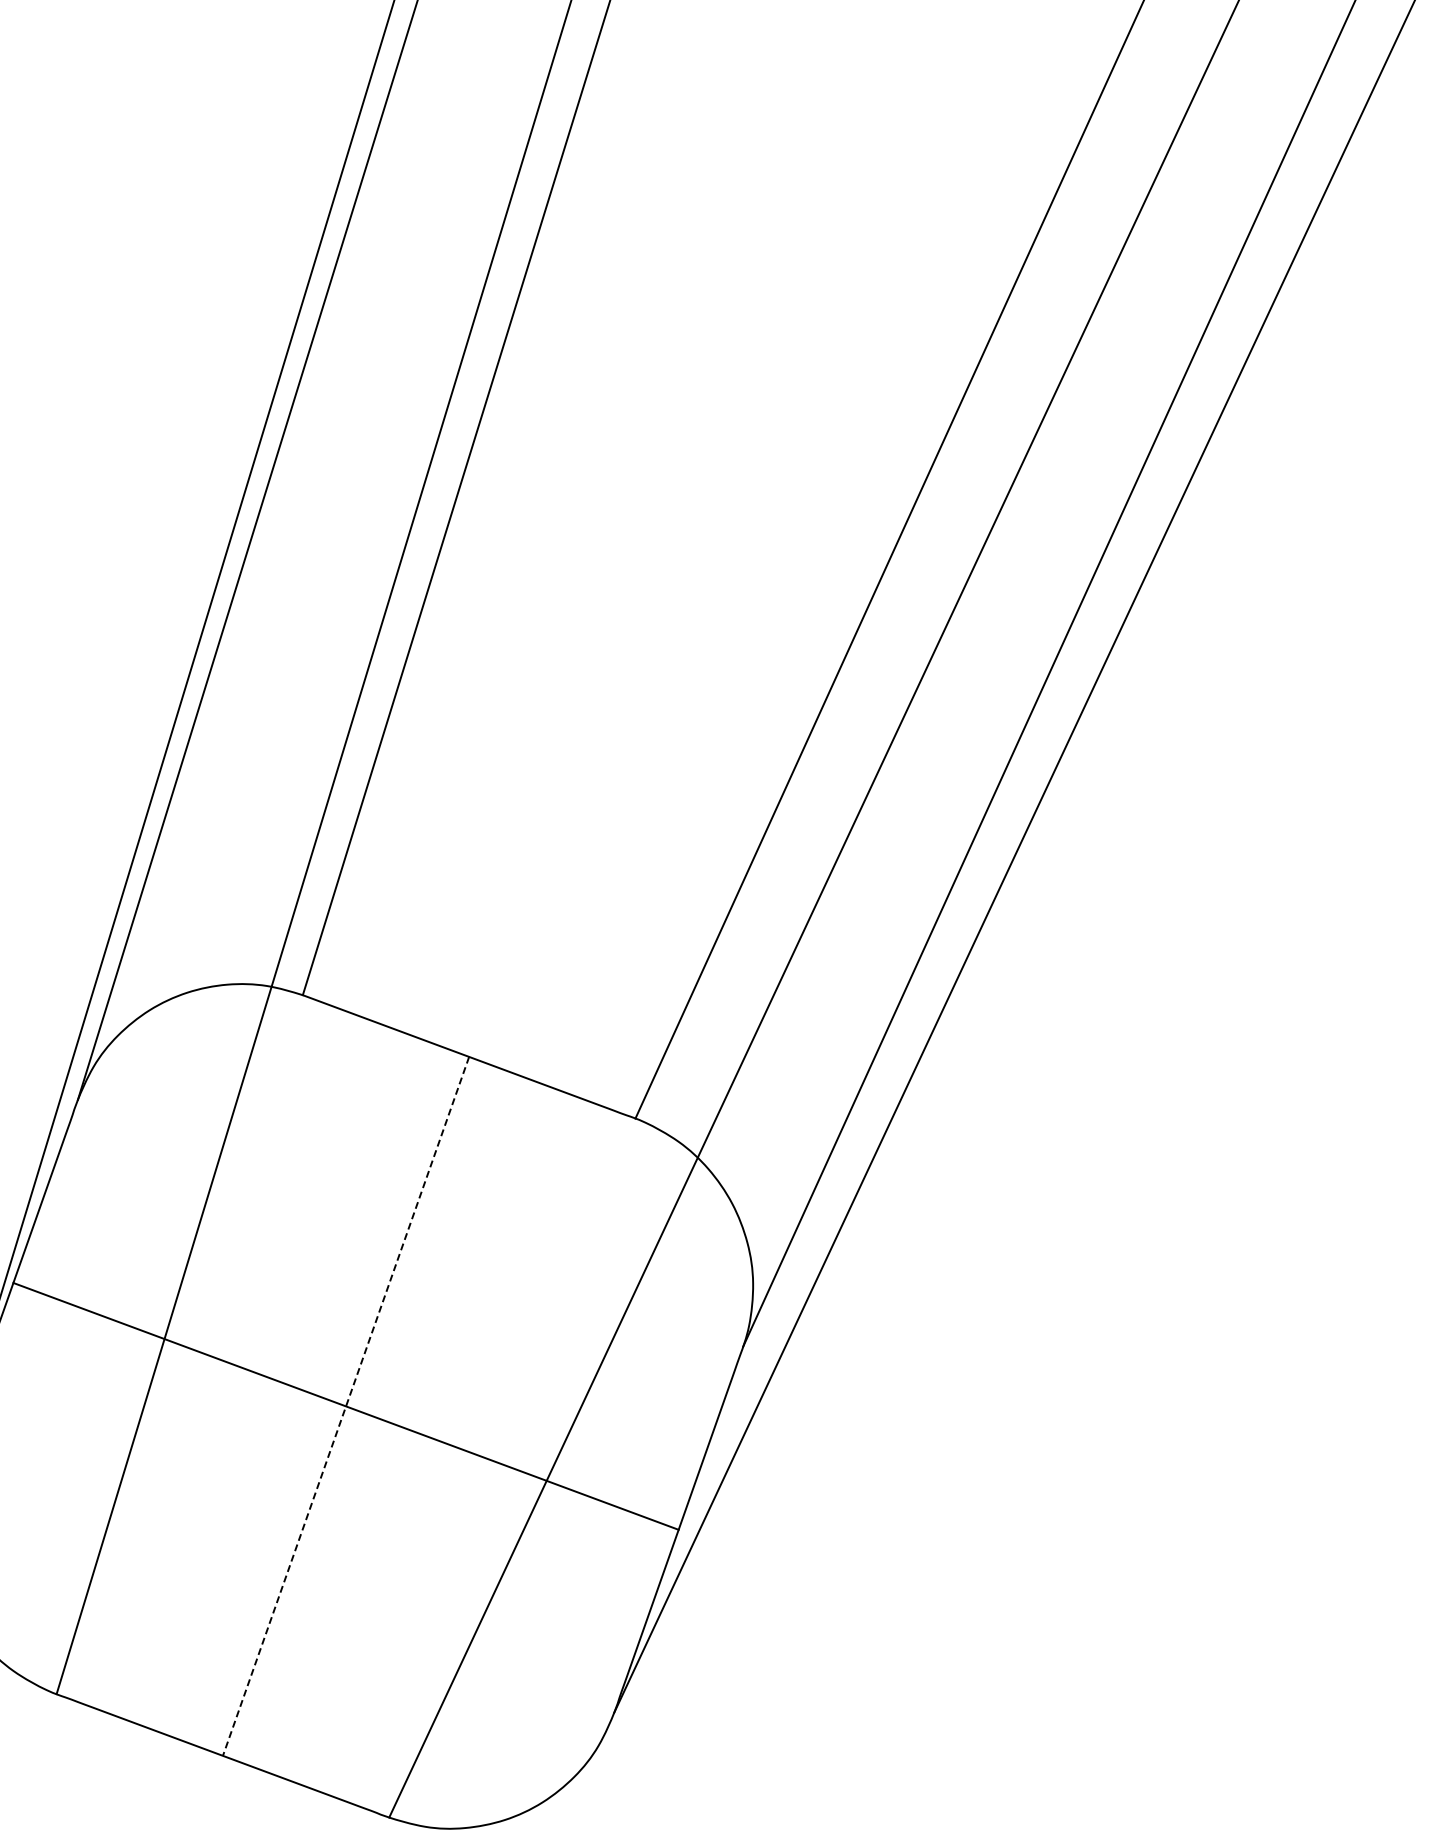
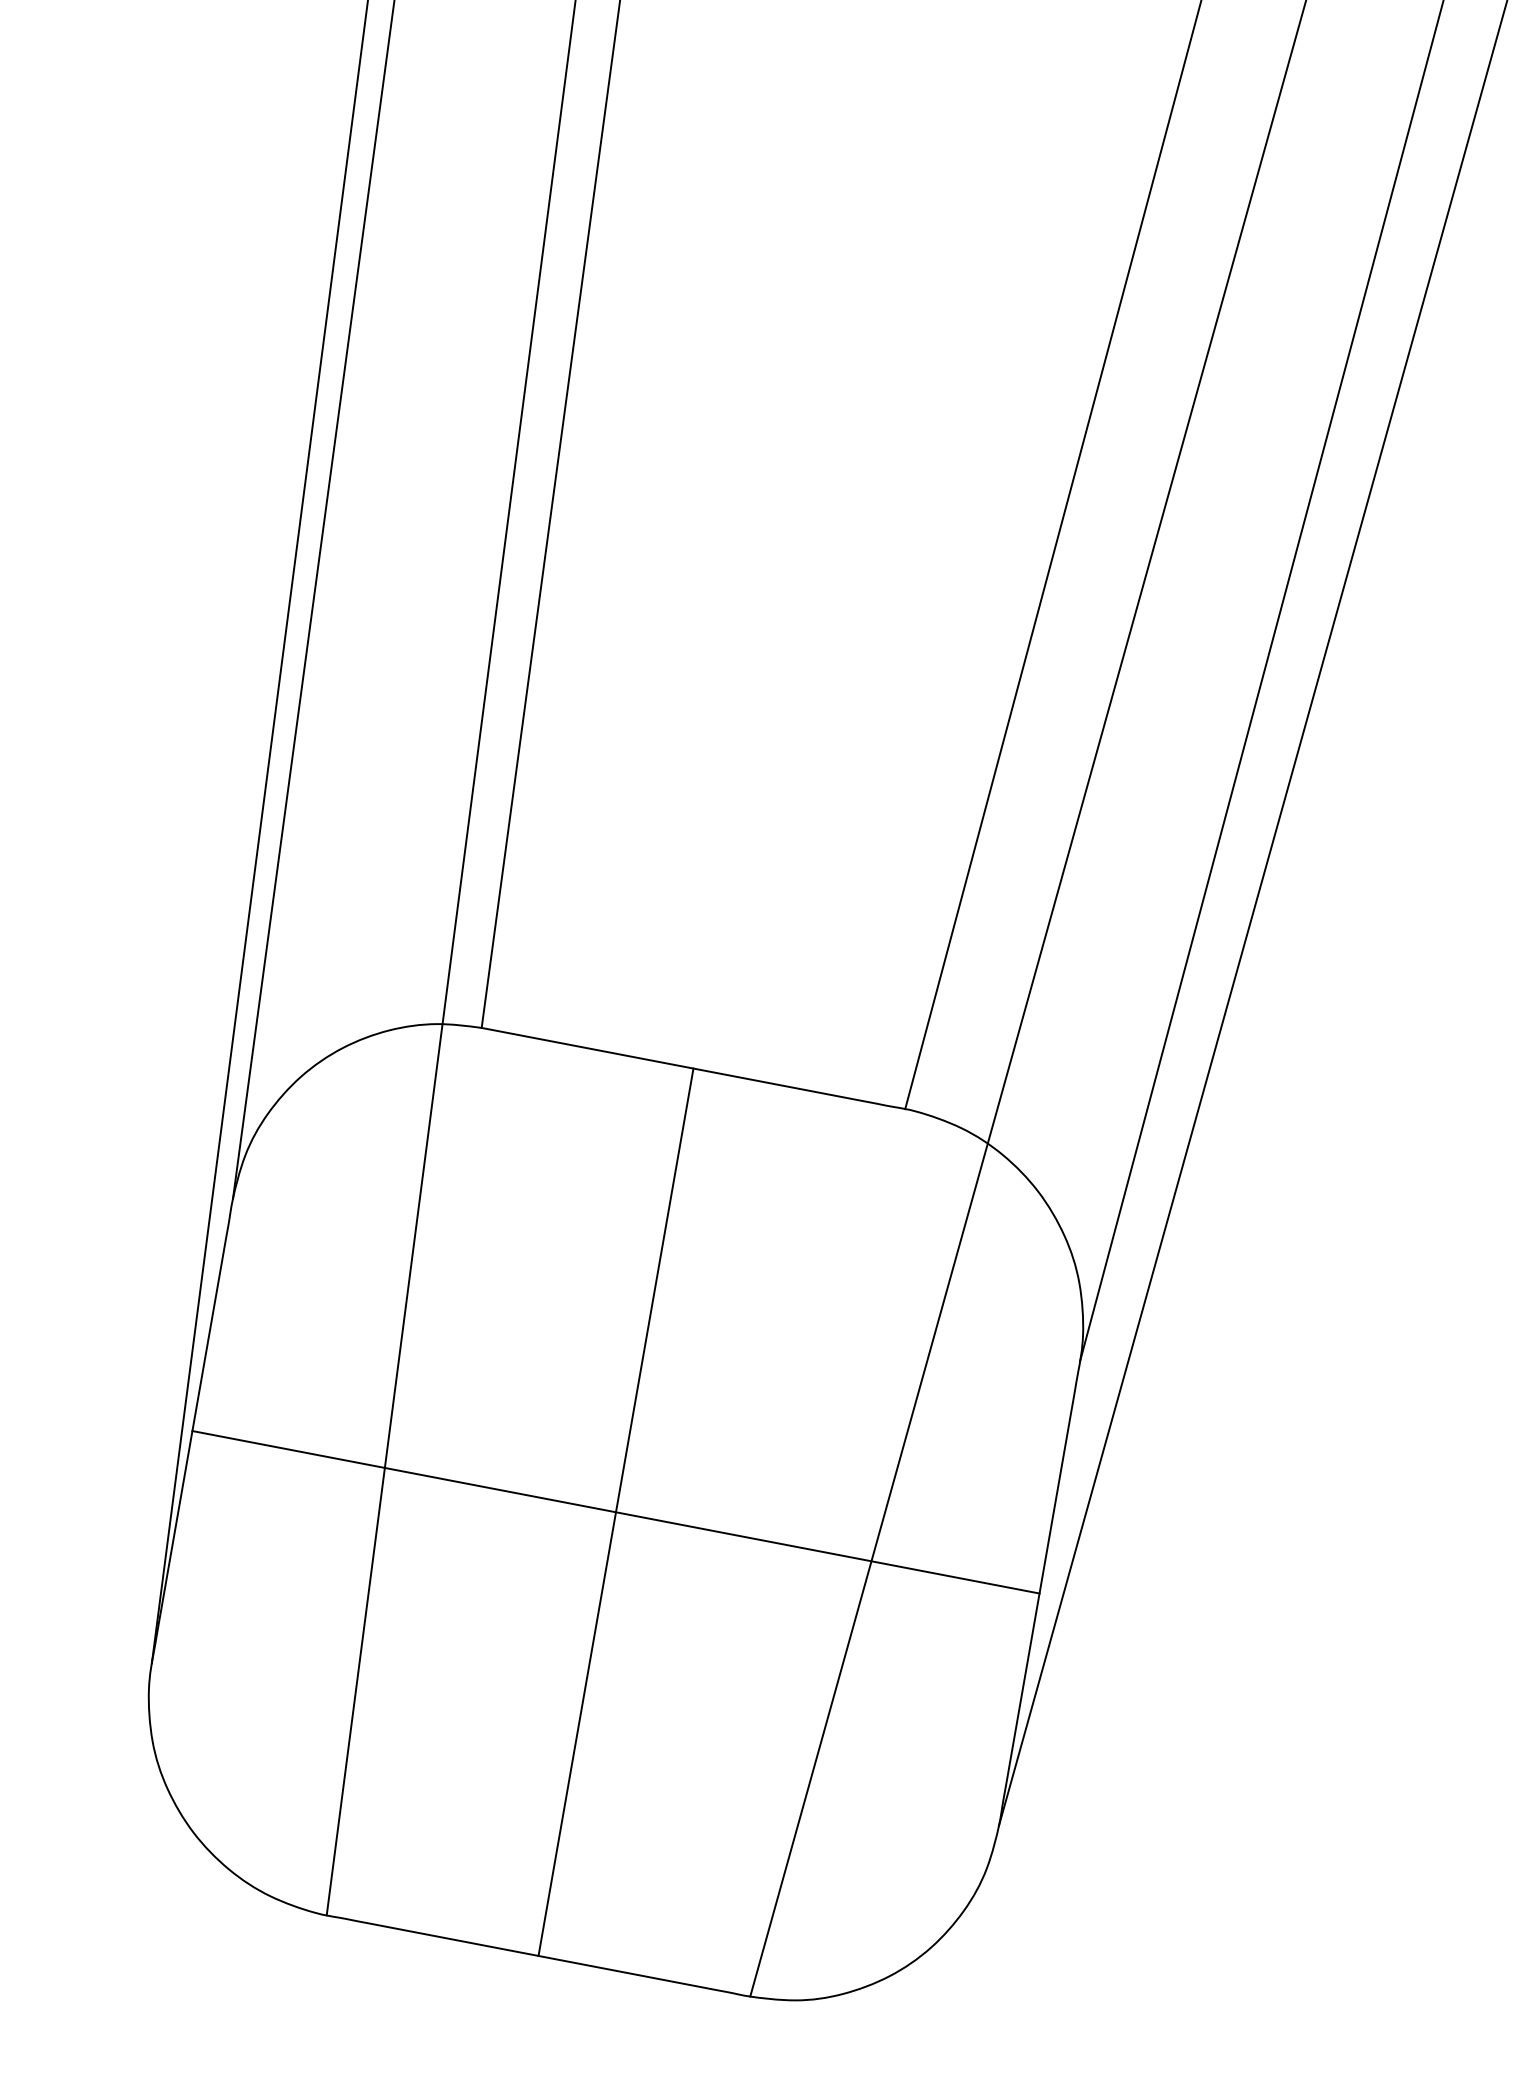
line: (346, 1406) -> (616, 1512), dashed -> solid

